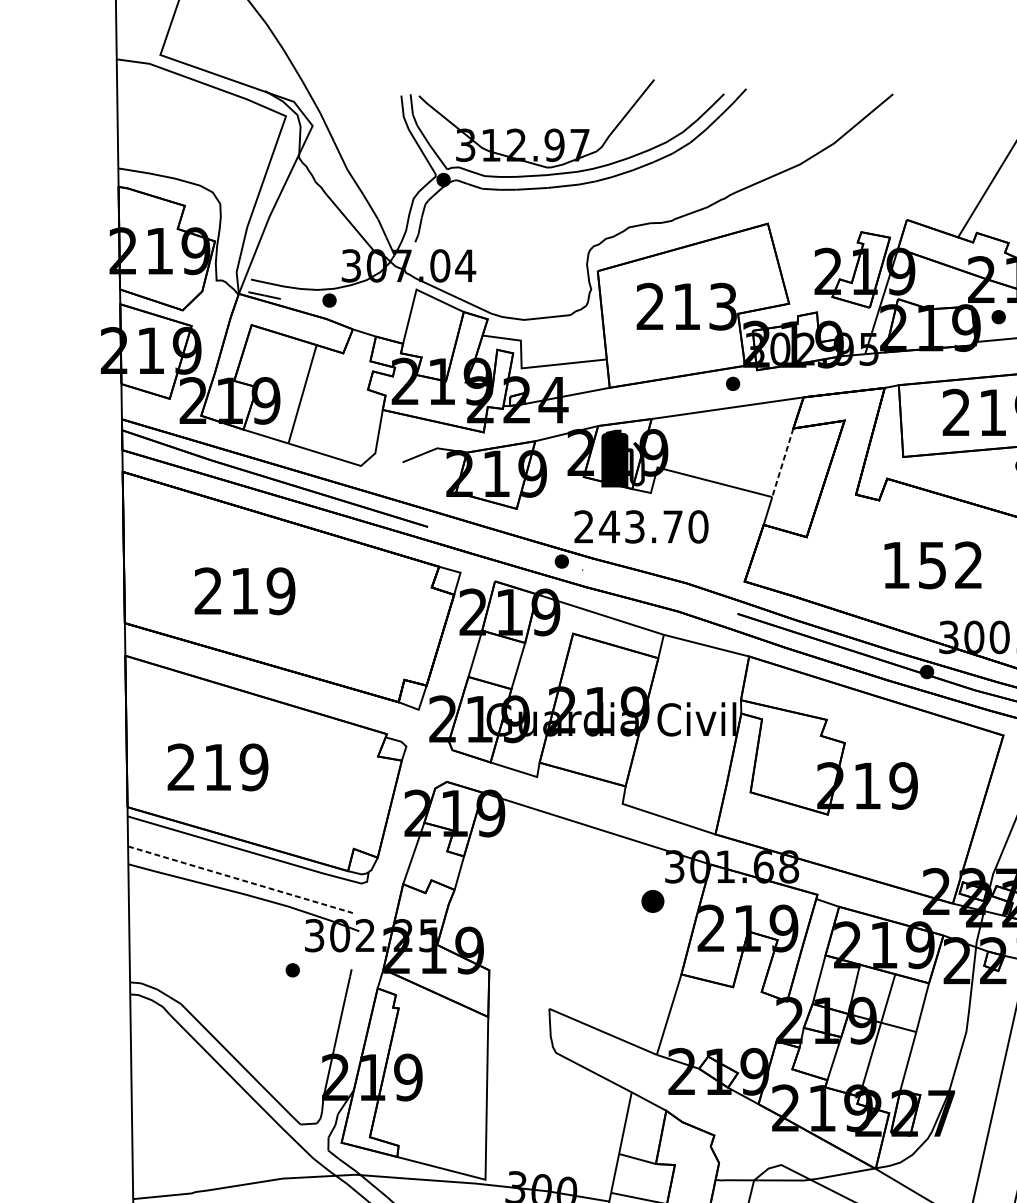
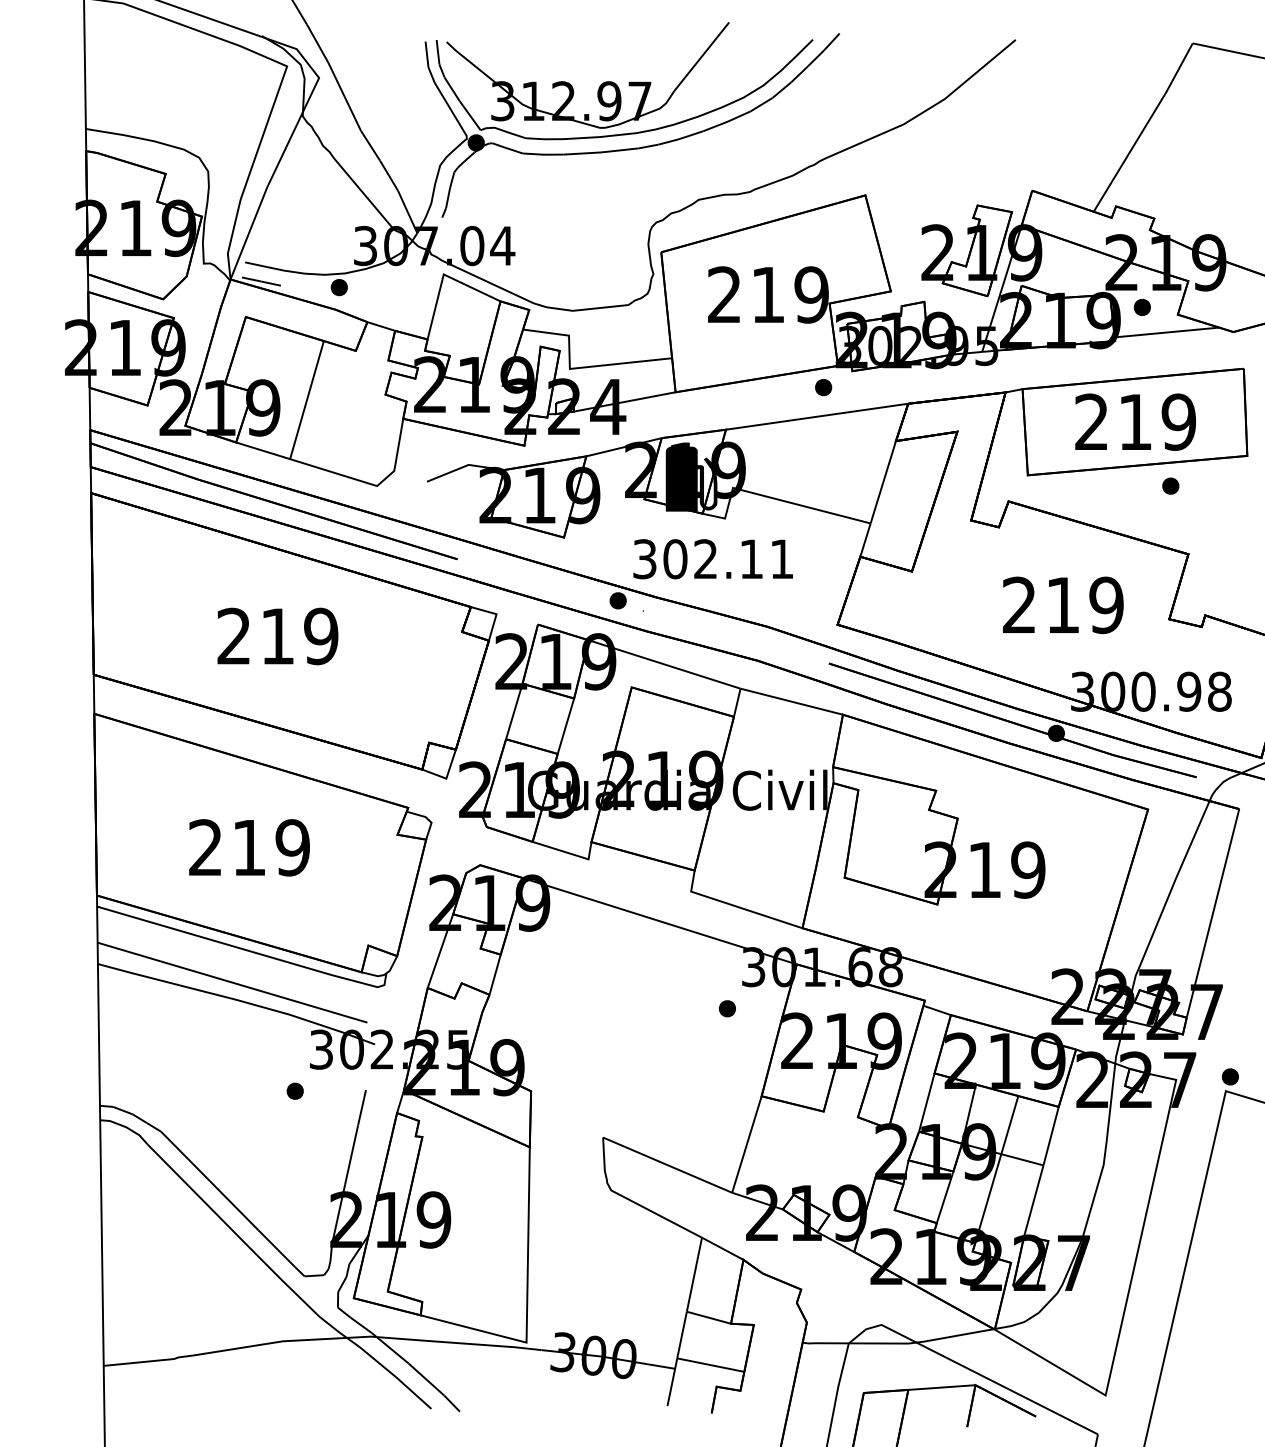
text: (722, 306) -> (811, 294), 213 -> 219
line: (782, 462) -> (883, 482), dashed -> solid
text: (641, 527) -> (713, 559), 243.70 -> 302.11
text: (932, 565) -> (1063, 605), 152 -> 219
text: (244, 591) -> (277, 636), moved
text: (217, 767) -> (249, 847), moved
line: (240, 879) -> (232, 982), dashed -> solid
part: (652, 901) -> (727, 1008), size x0.62

